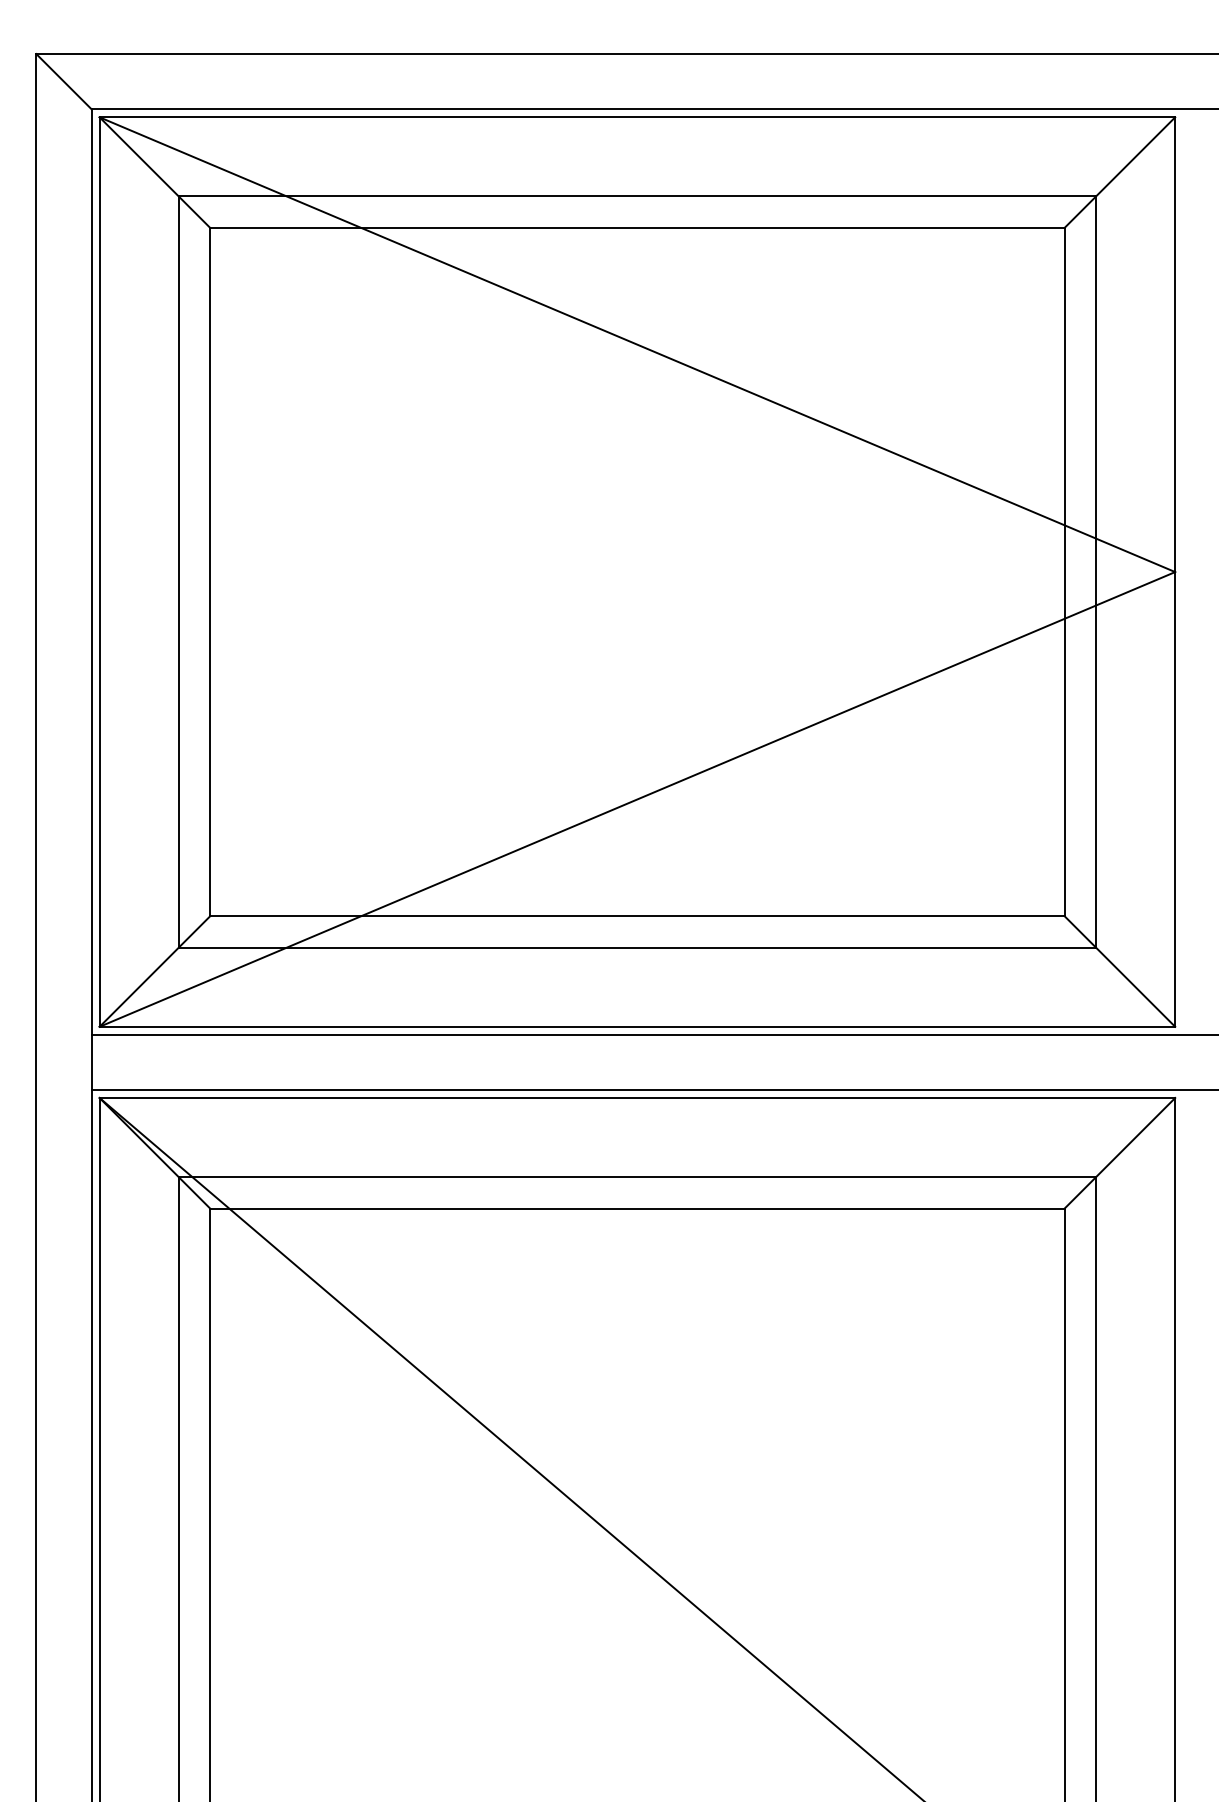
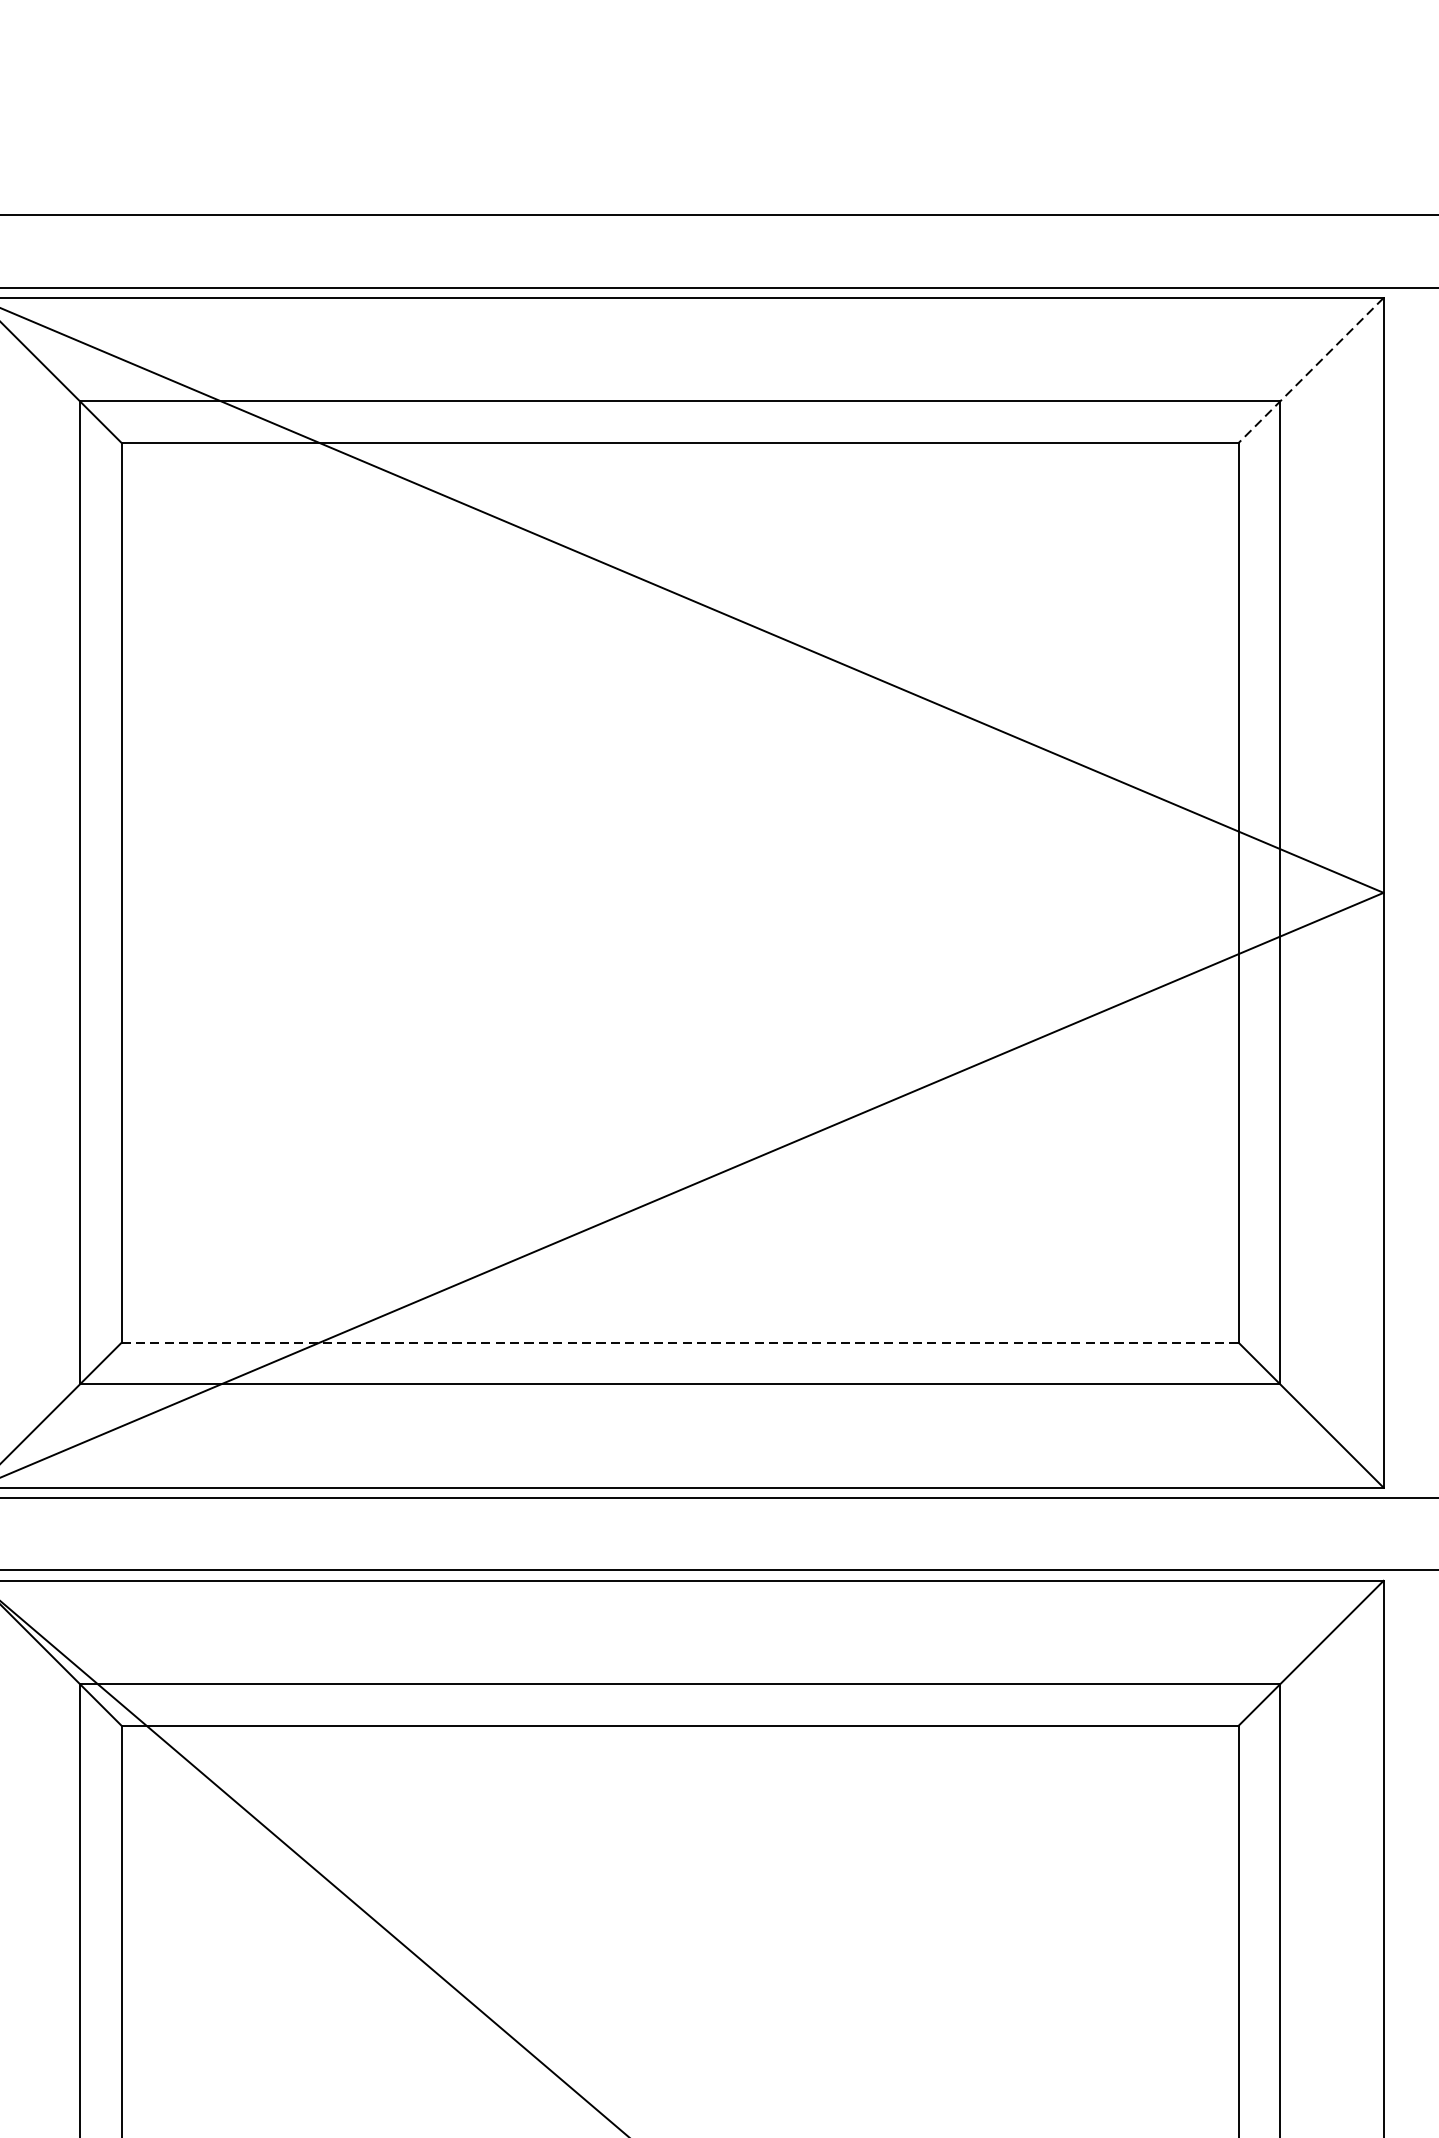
line: (1119, 173) -> (1310, 371), solid -> dashed
line: (637, 916) -> (680, 1343), solid -> dashed

